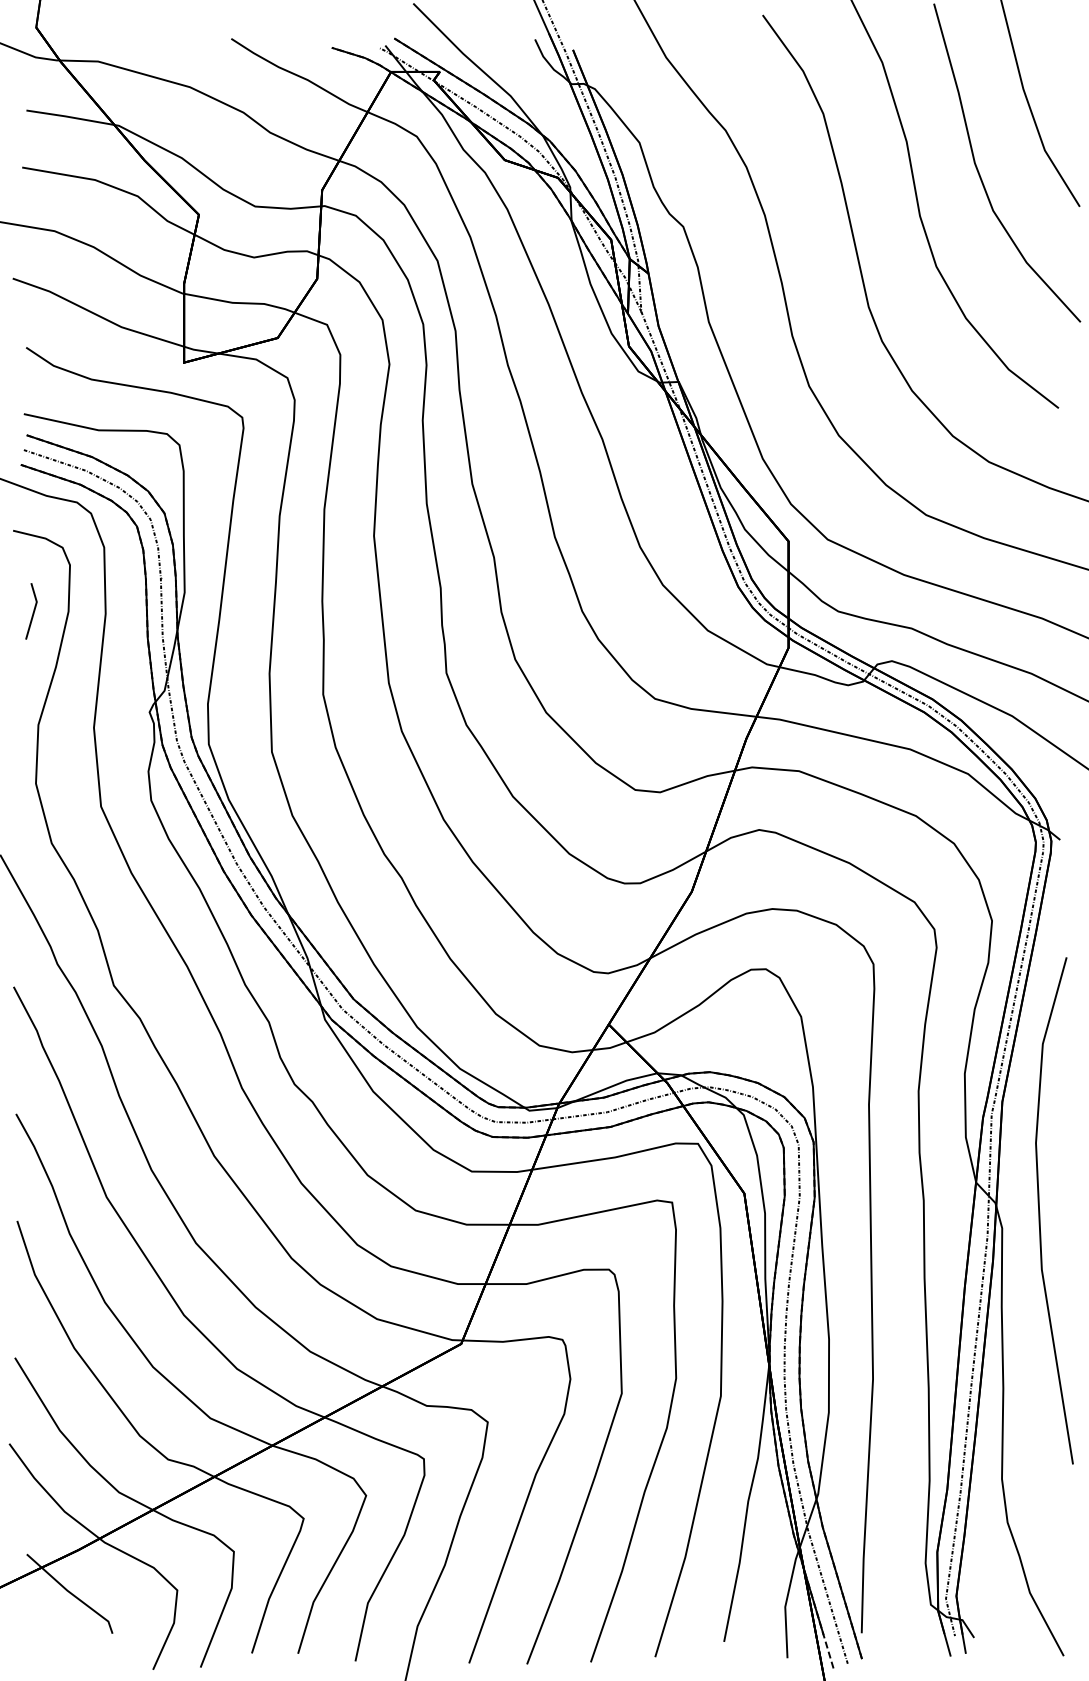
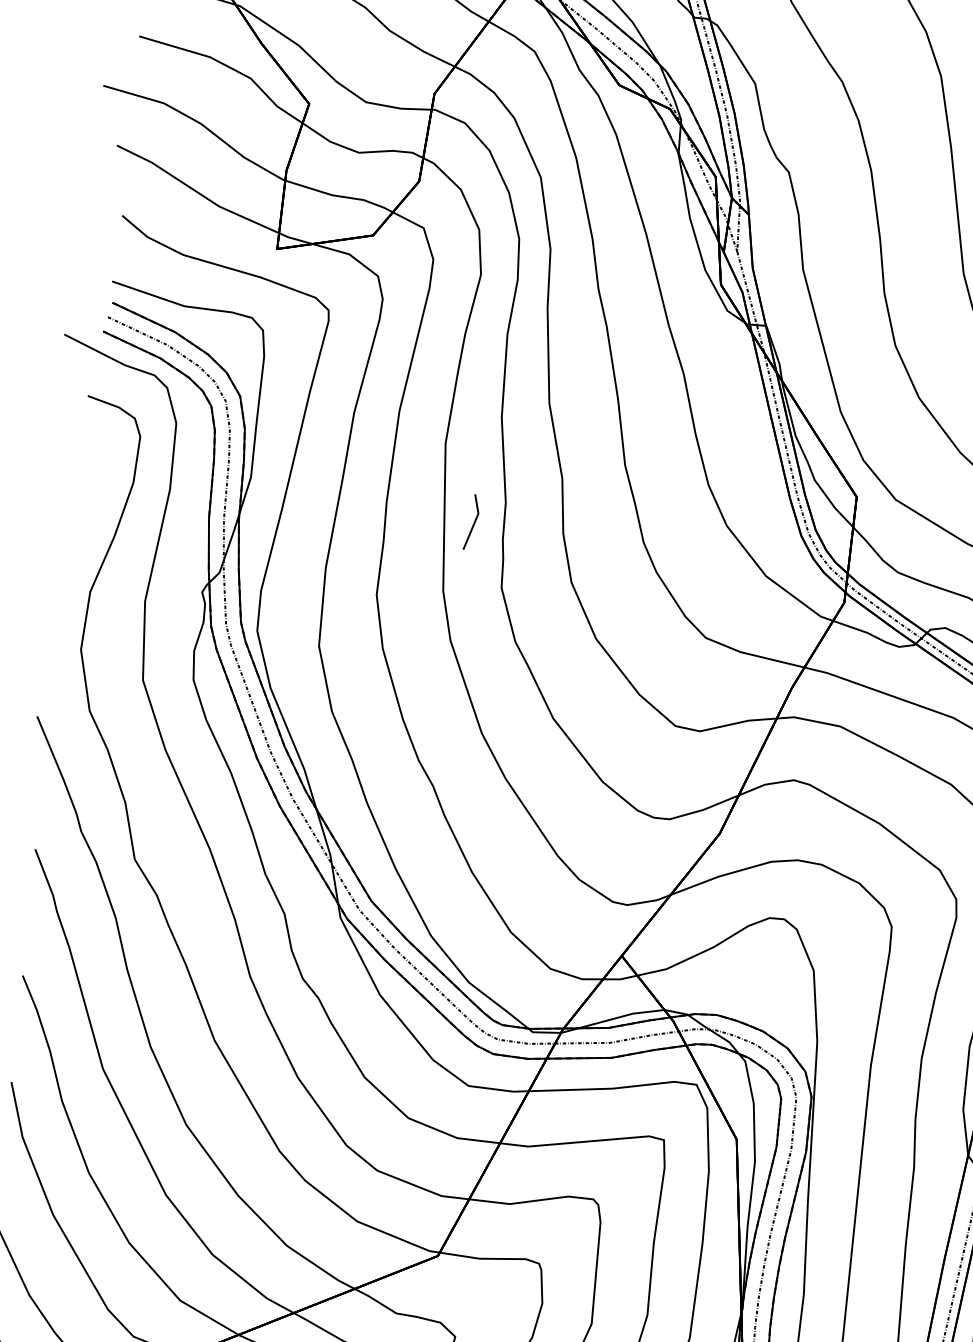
line: (32, 612) -> (472, 523), moved

